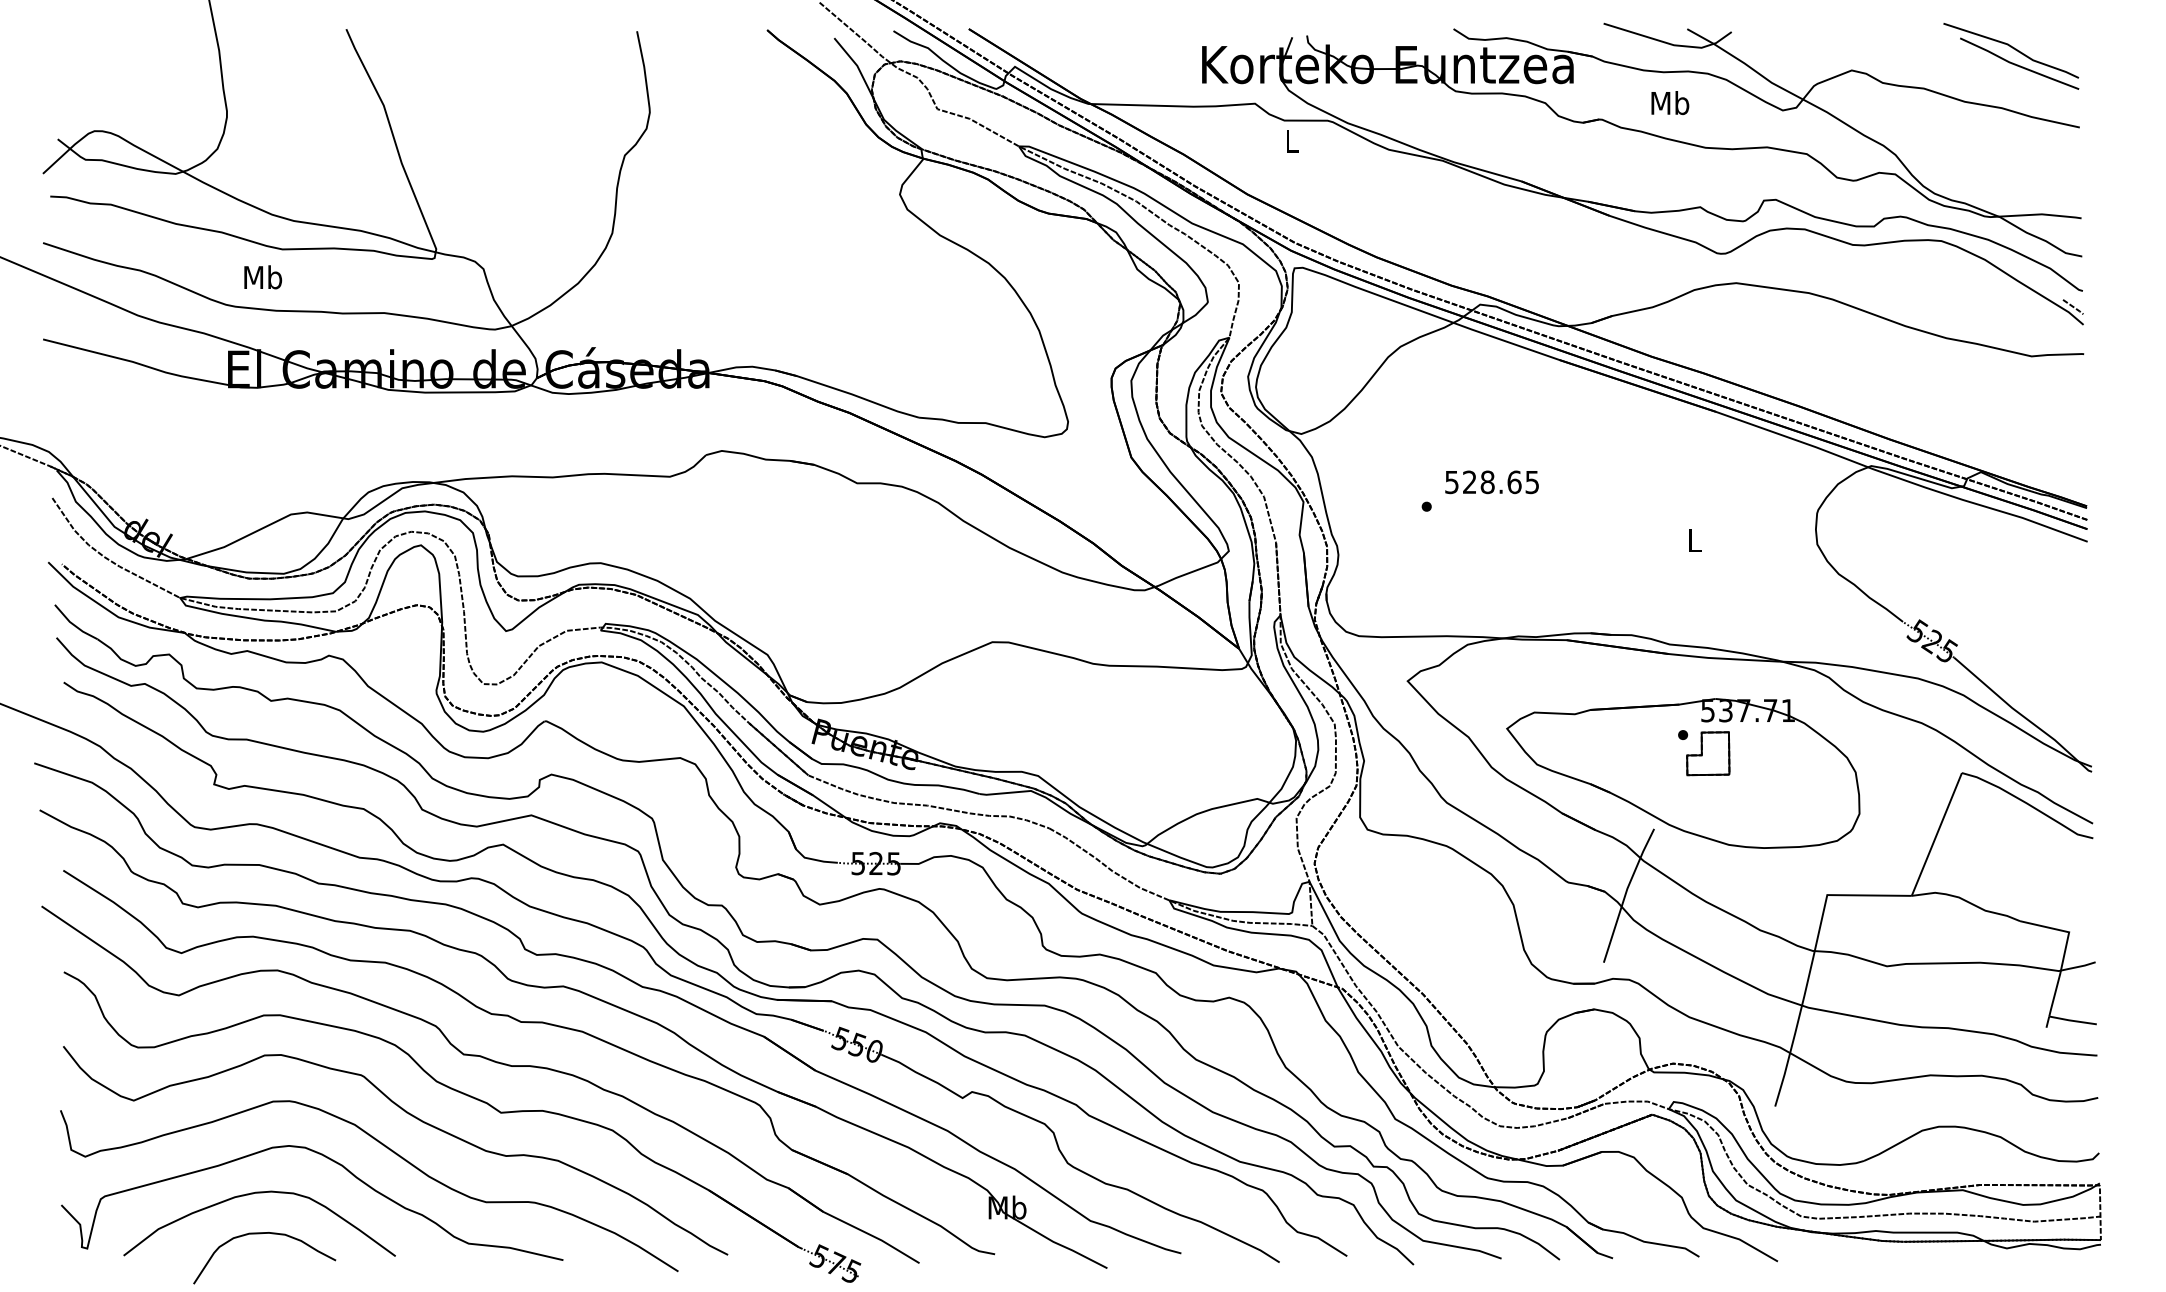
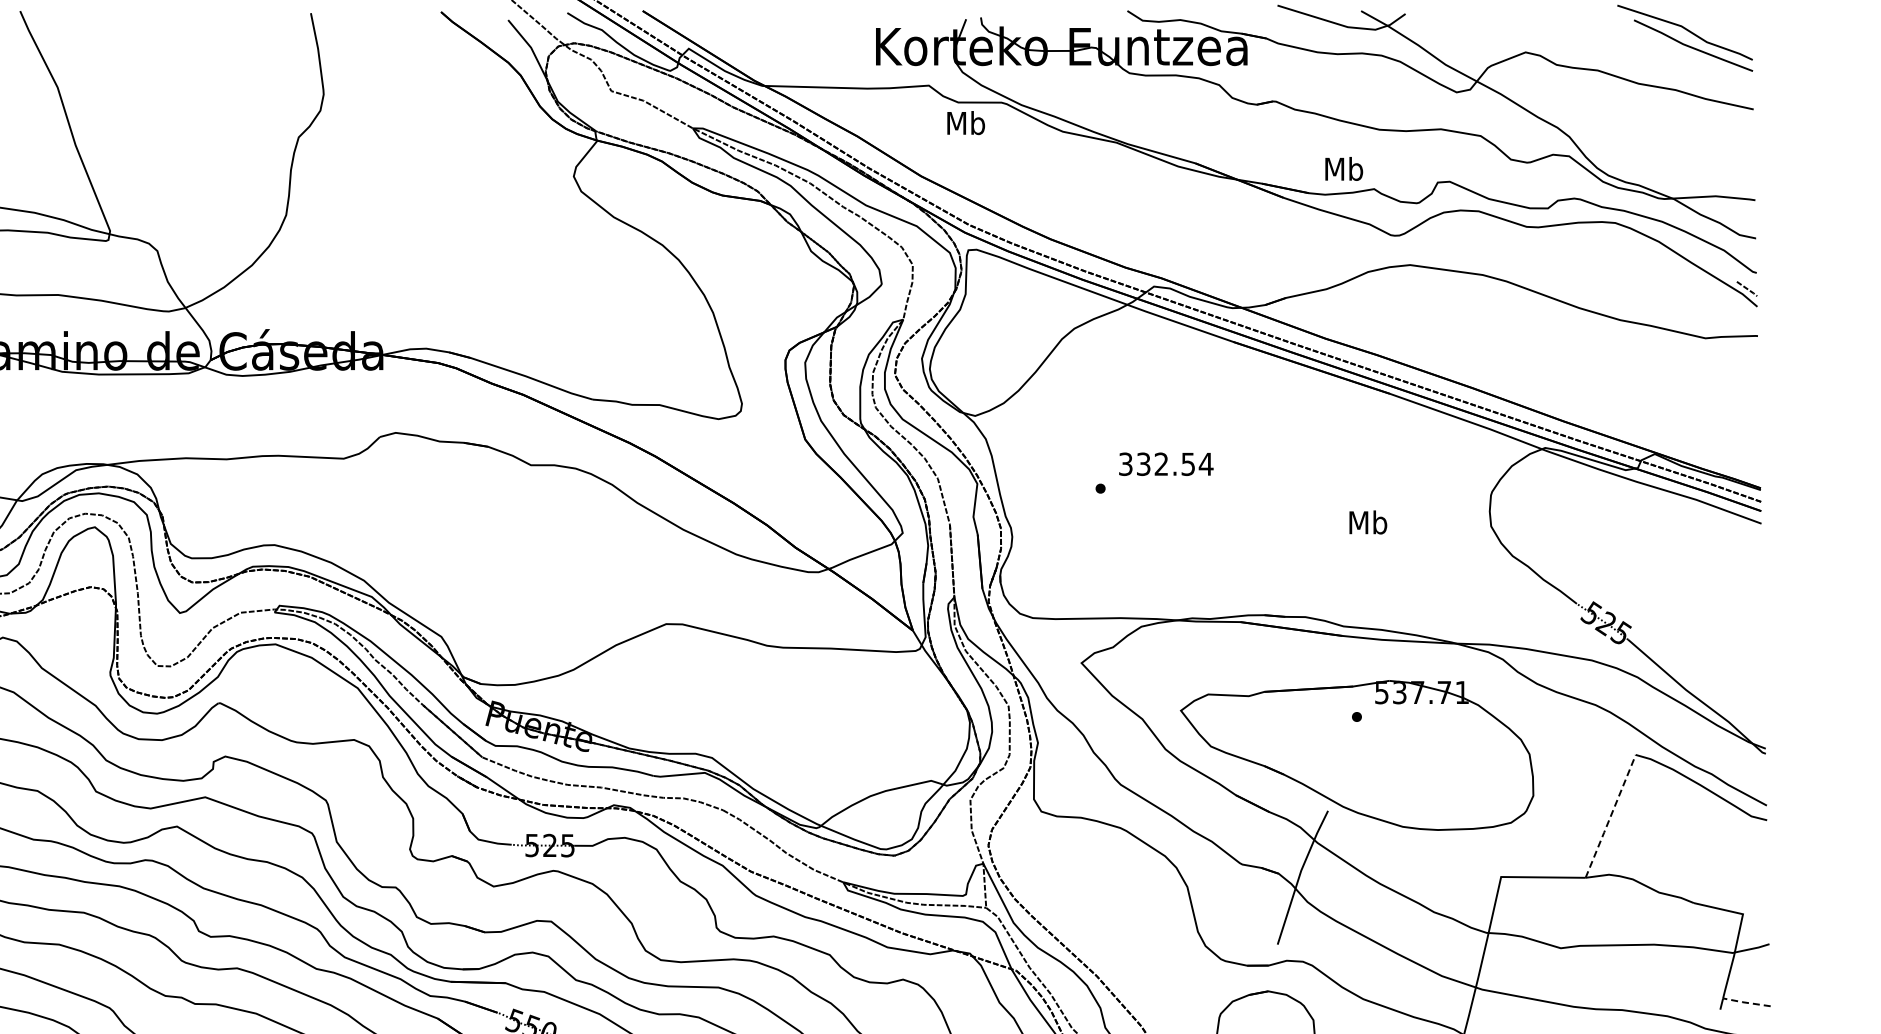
text: (1670, 102) -> (1344, 168), moved
text: (1292, 141) -> (966, 123), L -> Mb
text: (1492, 482) -> (1166, 464), 528.65 -> 332.54
text: (1694, 540) -> (1368, 522), L -> Mb
part: (1708, 753) -> (1382, 735), removed
line: (1936, 834) -> (1610, 816), solid -> dashed
line: (2071, 1020) -> (1745, 1002), solid -> dashed

